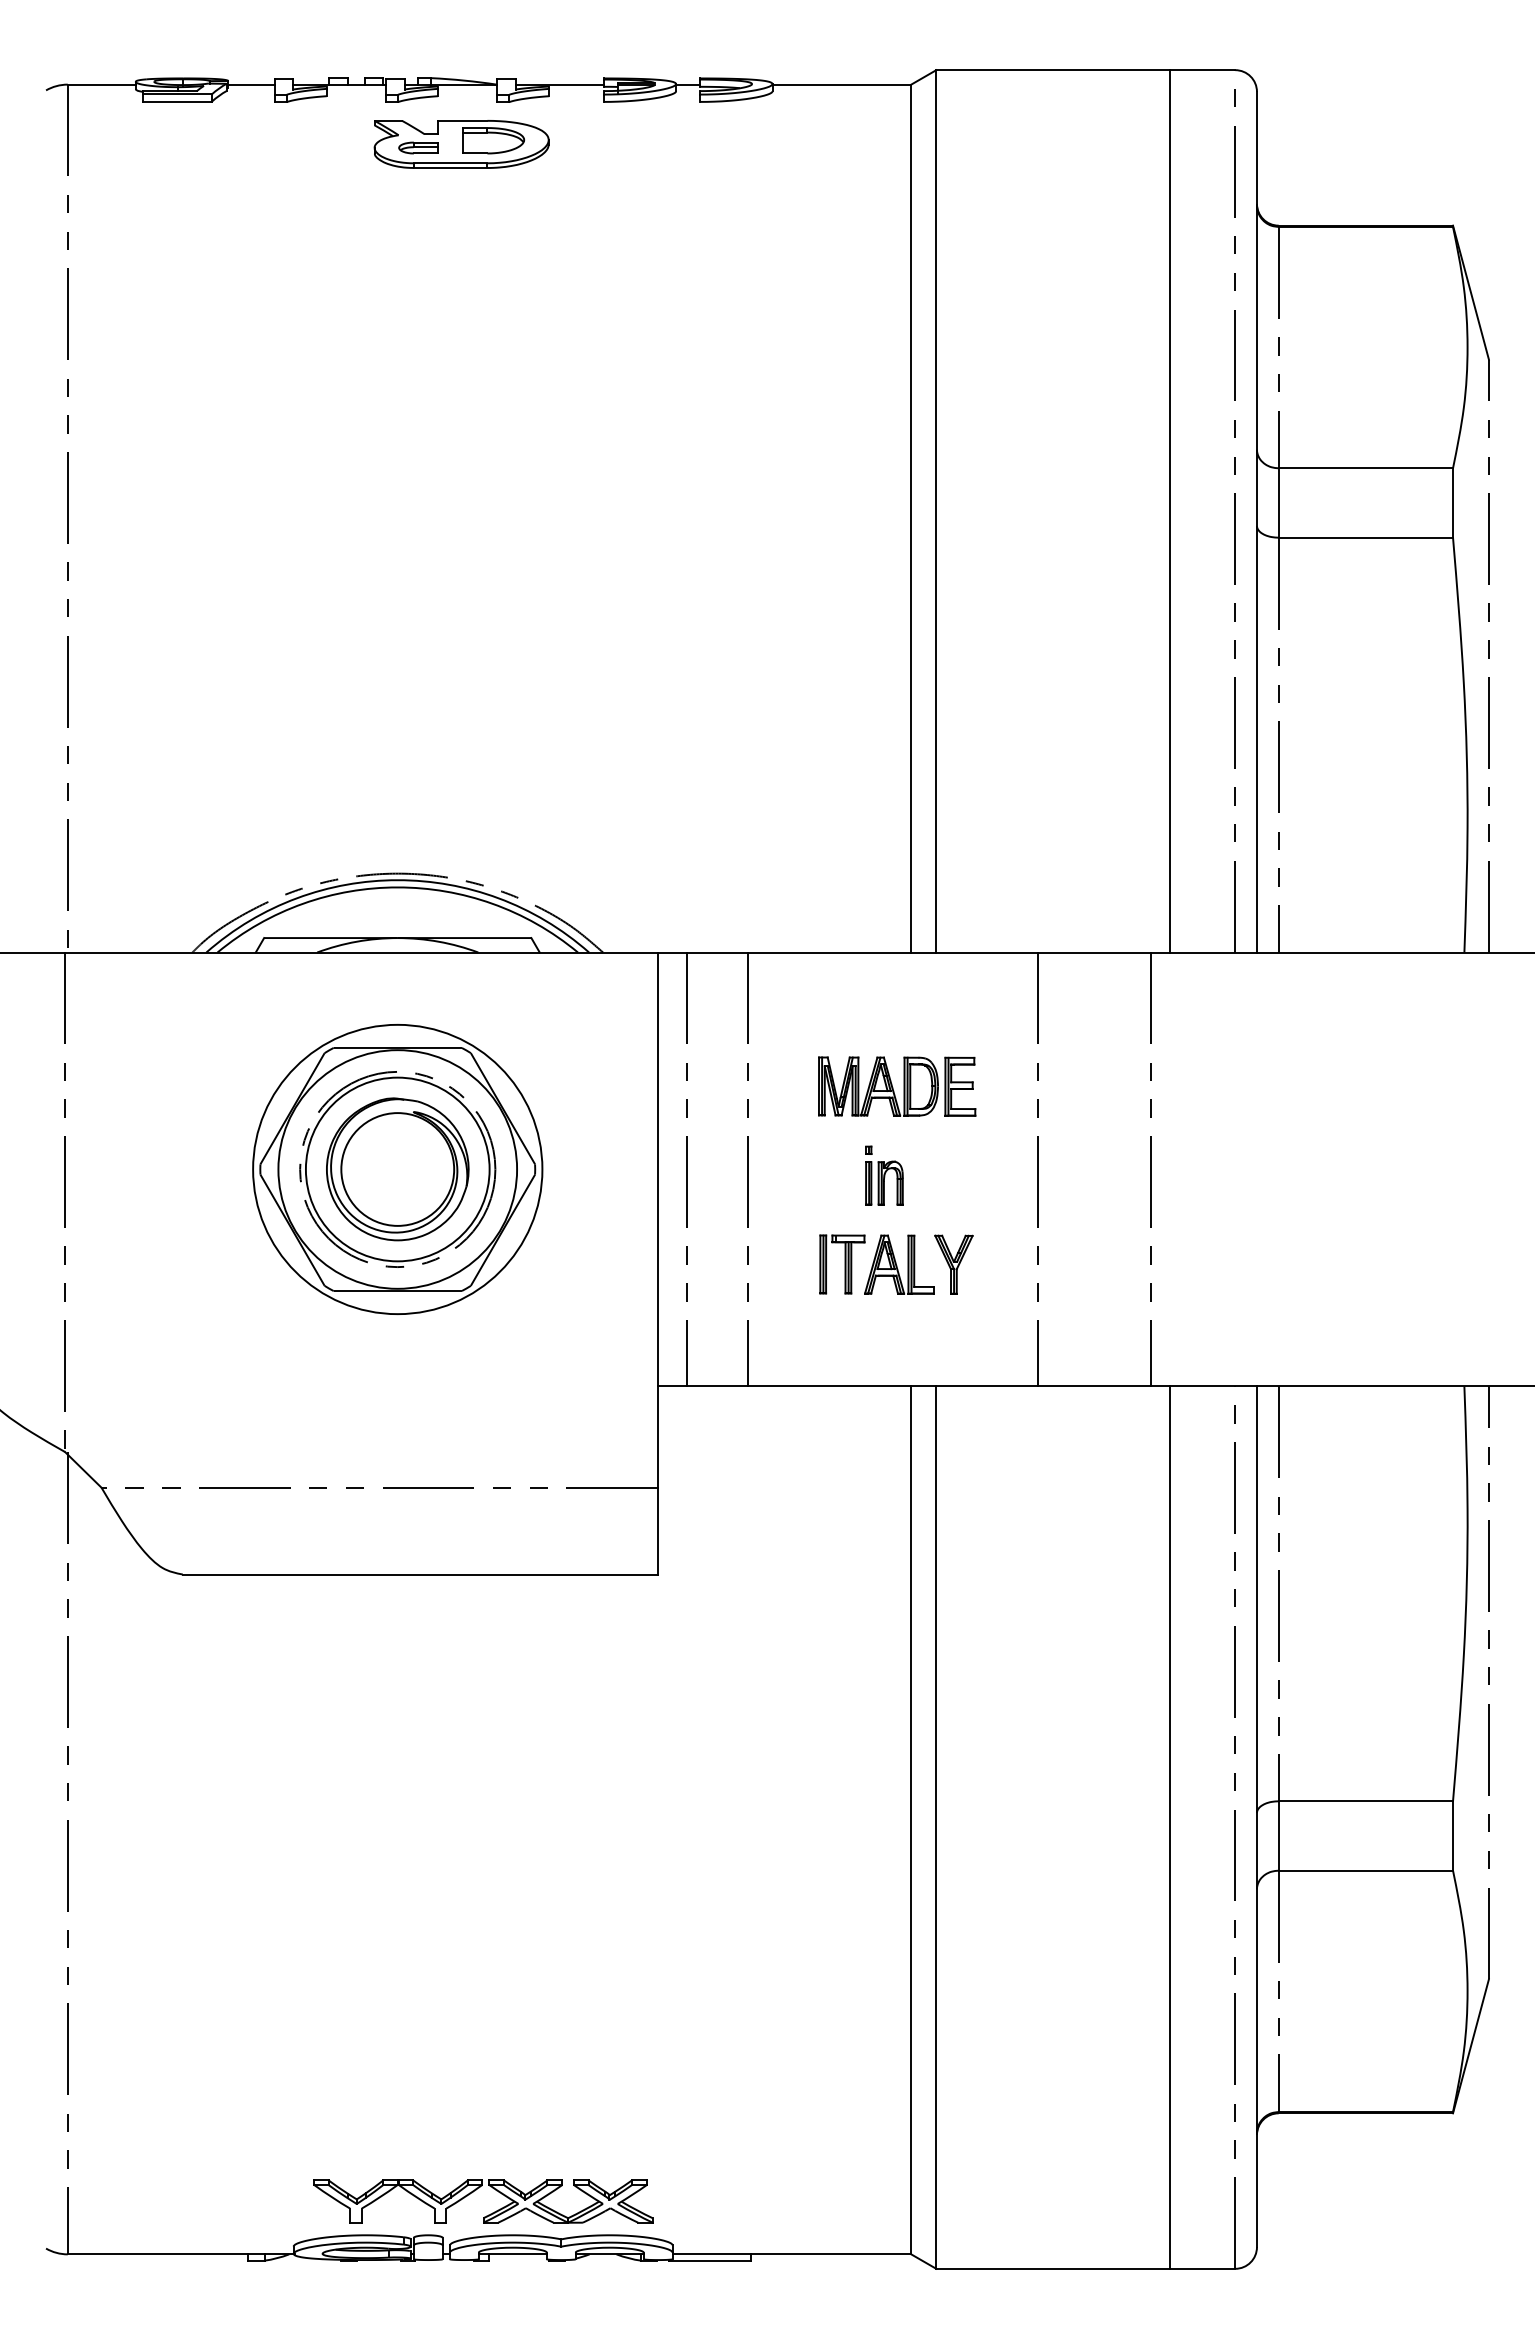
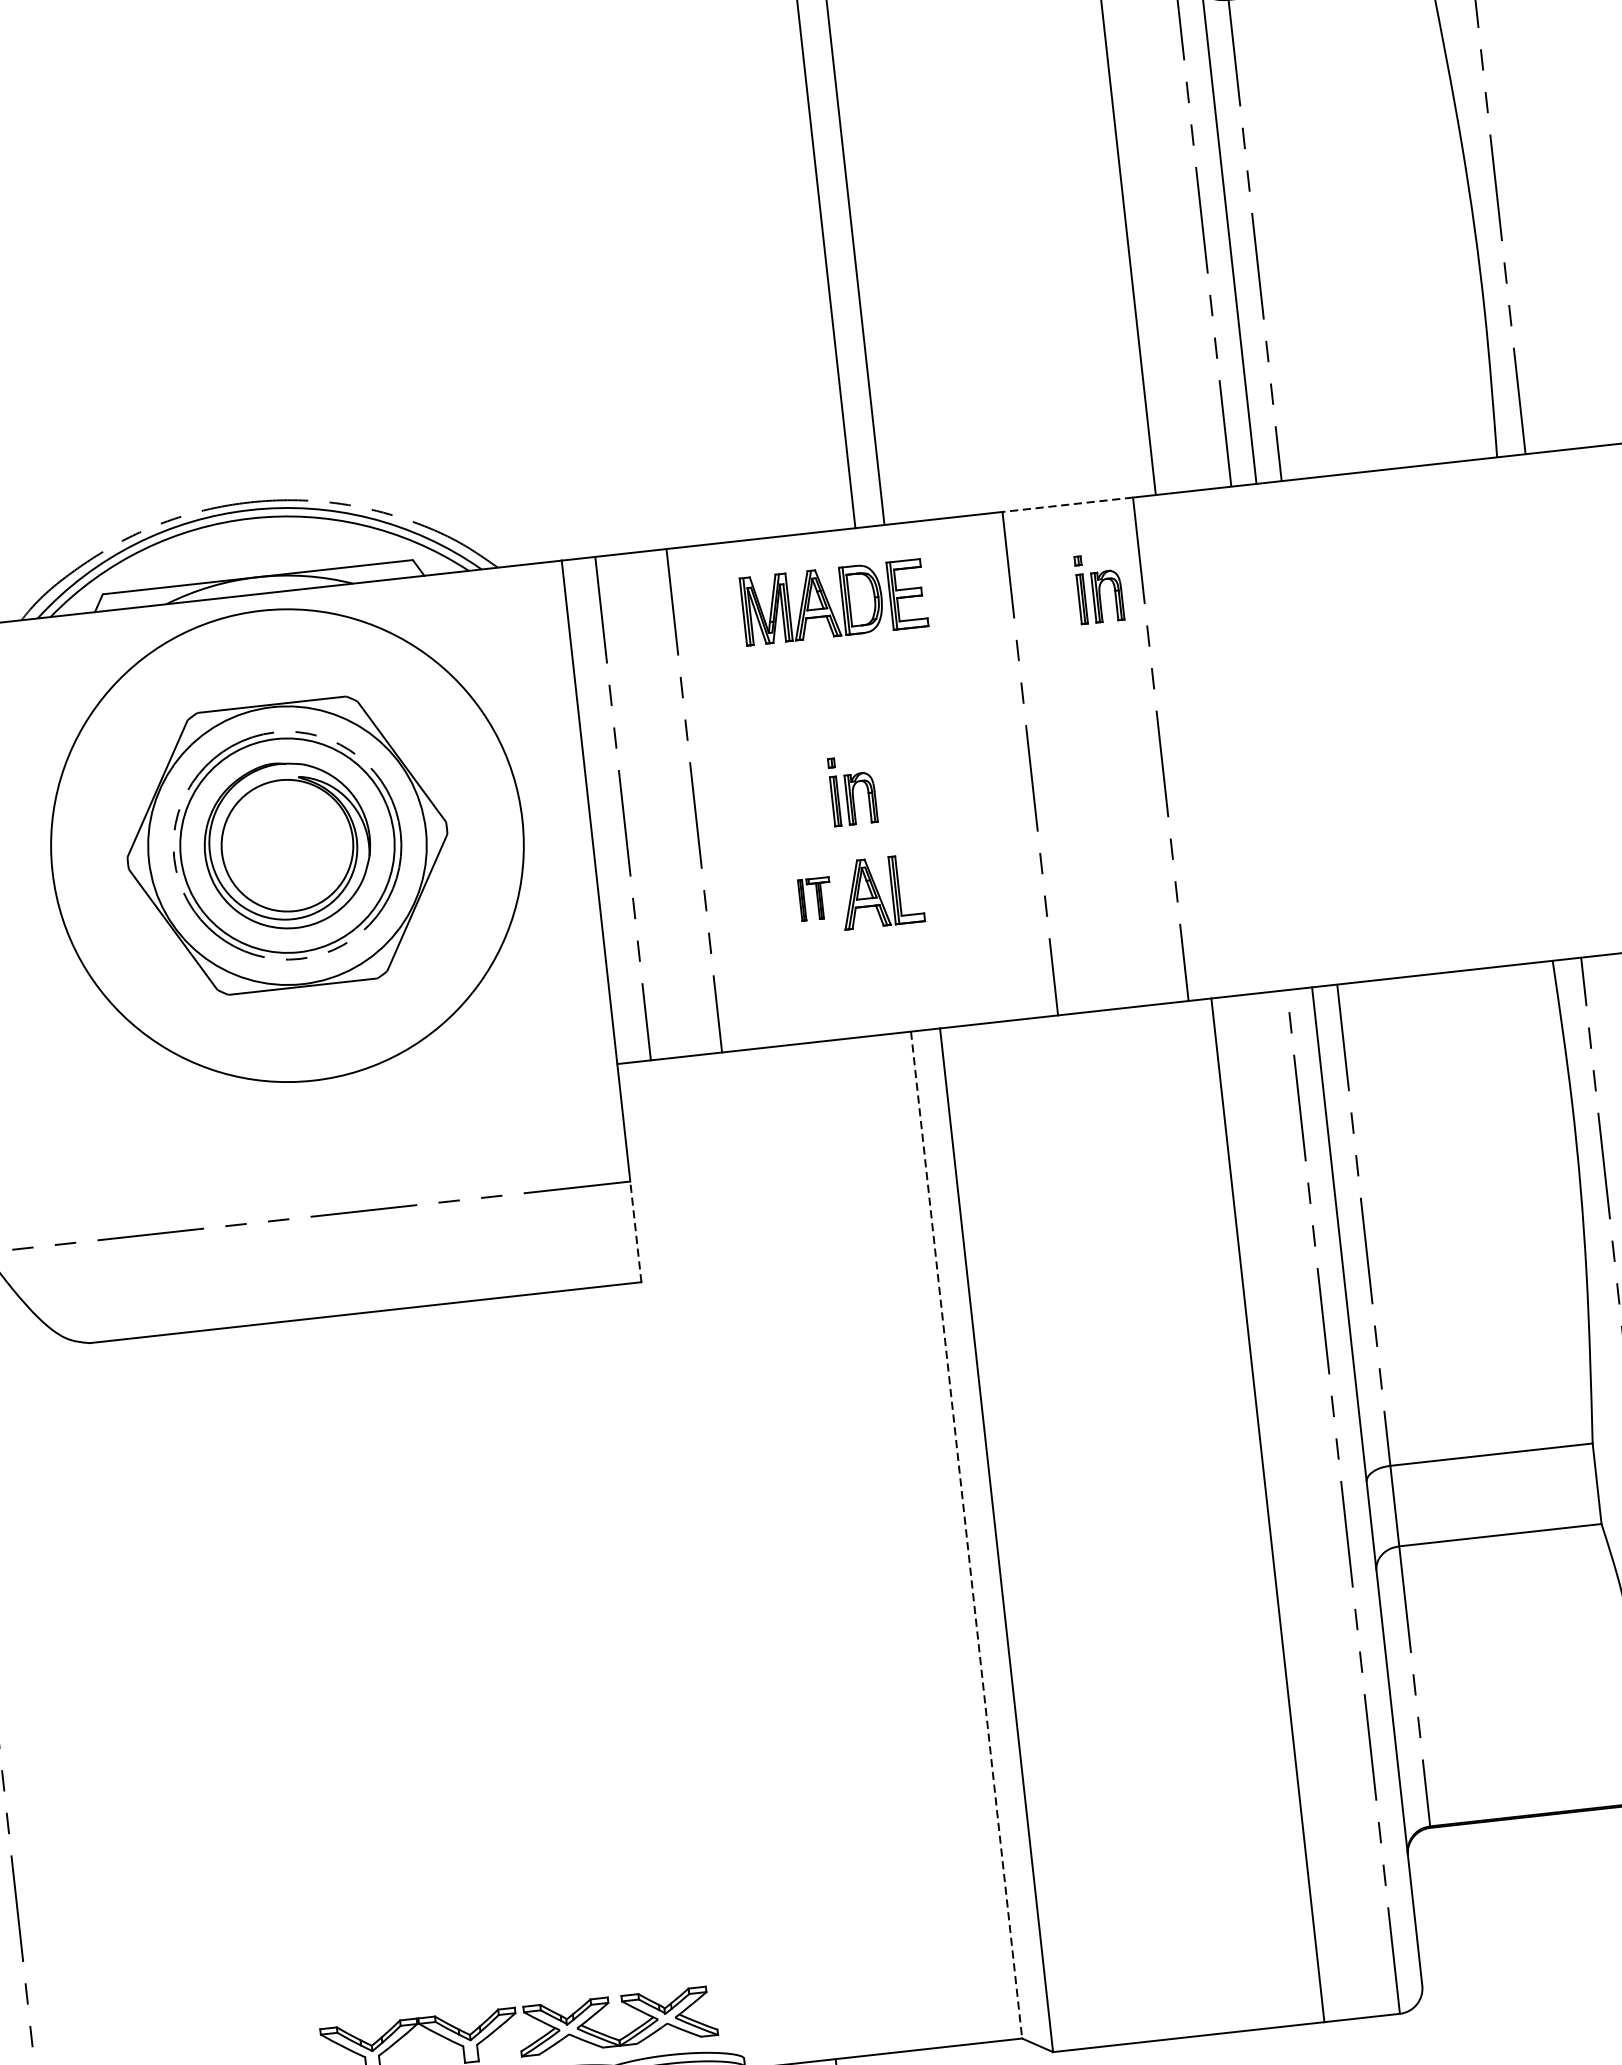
line: (1093, 952) -> (1066, 504), solid -> dashed
part: (1113, 1026) -> (1099, 588), added
part: (897, 1086) -> (834, 602), moved
circle: (397, 1169) -> (287, 845), size x1.4
part: (842, 1264) -> (815, 898), size x0.6
part: (953, 1264) -> (944, 884), removed
line: (658, 1530) -> (636, 1231), solid -> dashed
line: (911, 1820) -> (966, 1535), solid -> dashed

